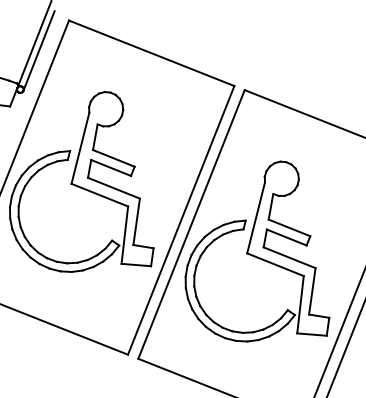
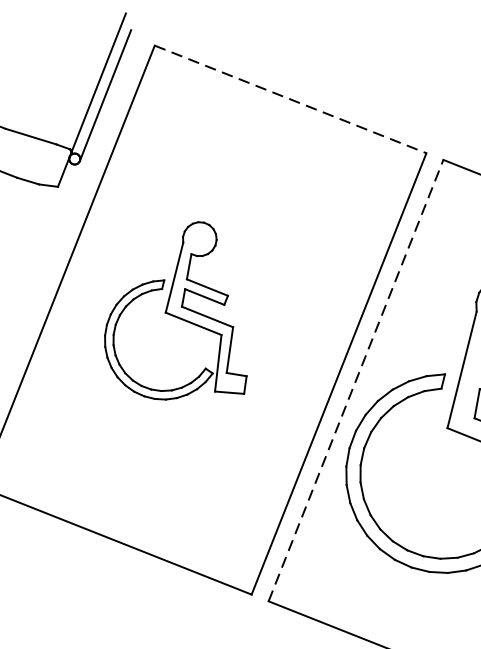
line: (151, 53) -> (290, 99), solid -> dashed
part: (81, 181) -> (175, 310), size x0.6
line: (191, 223) -> (355, 379), solid -> dashed

